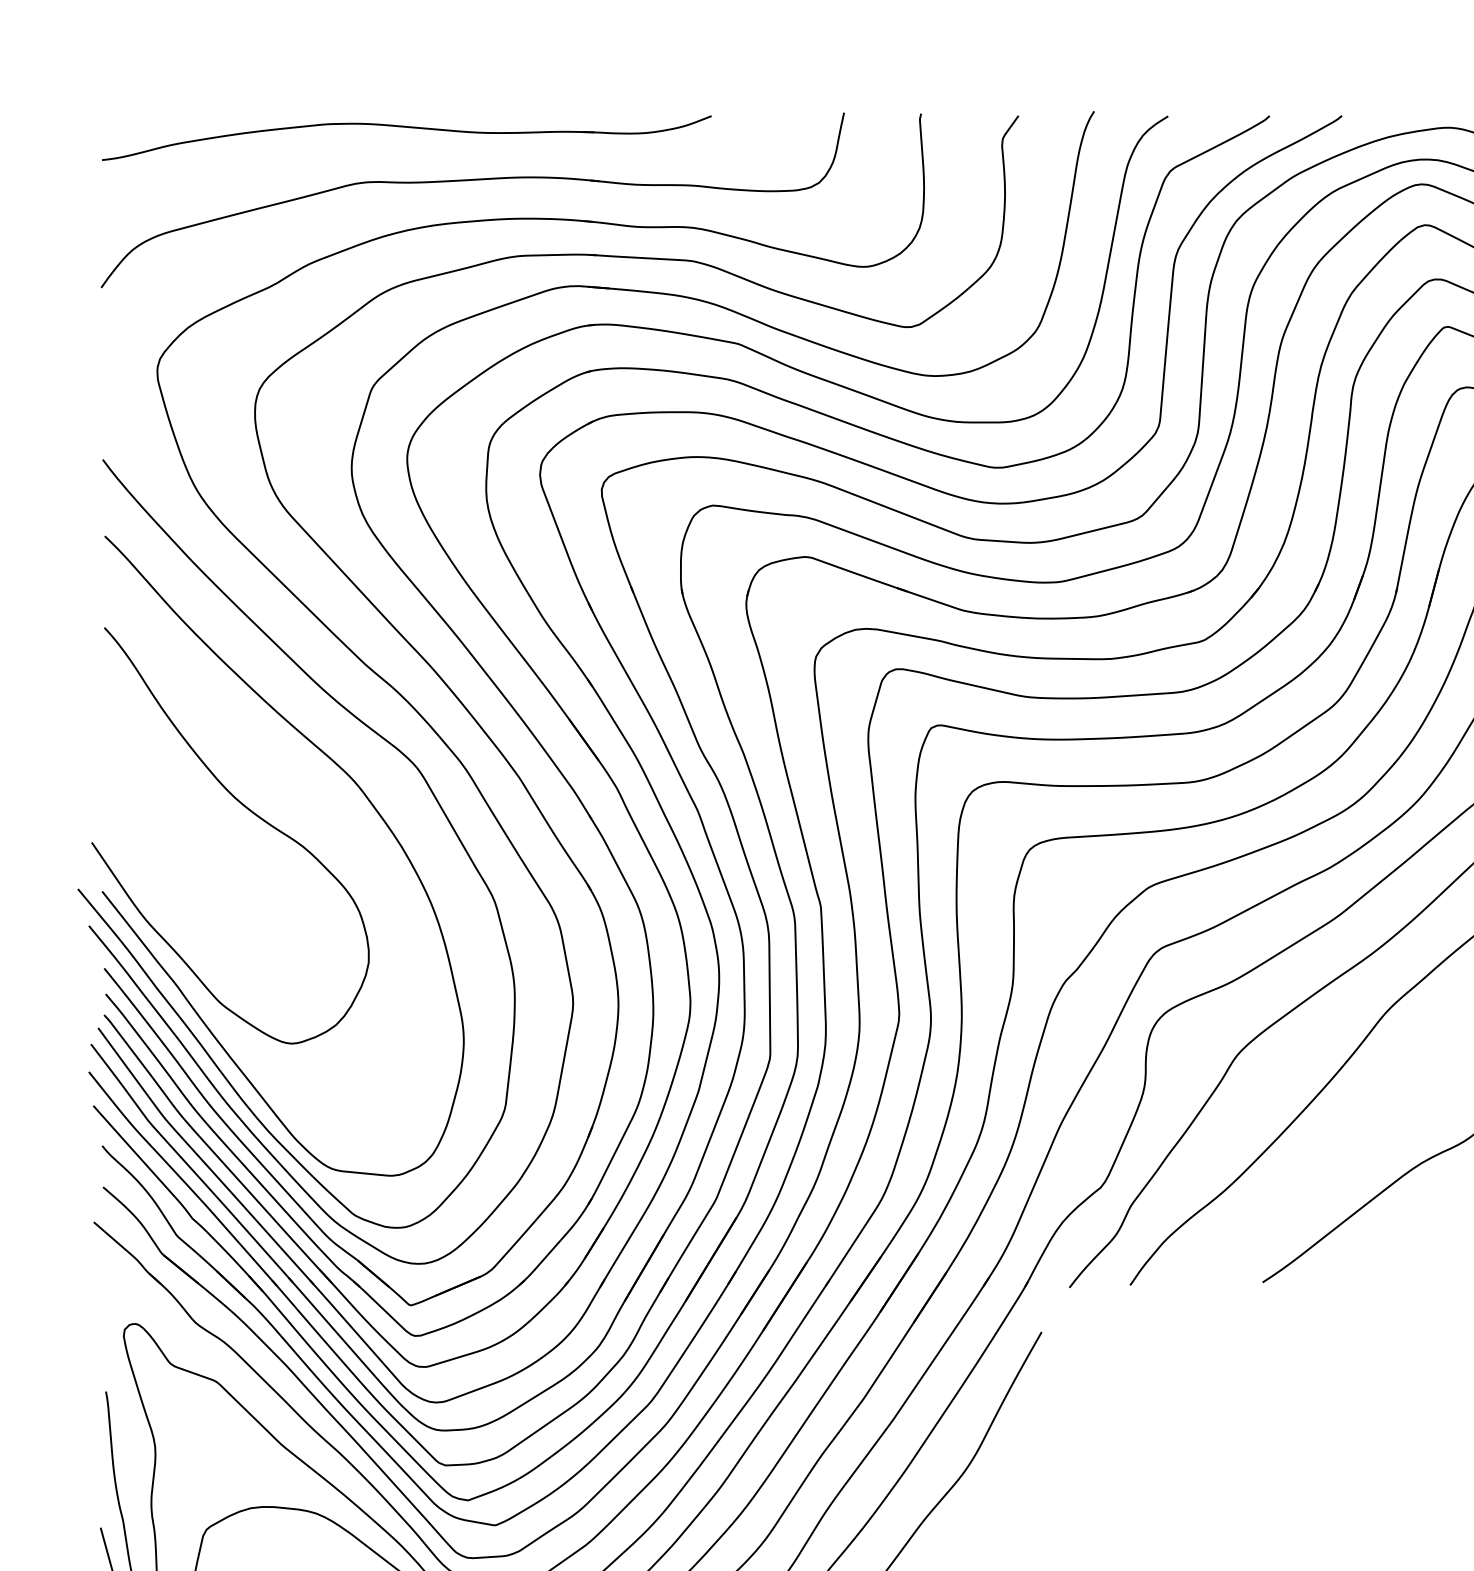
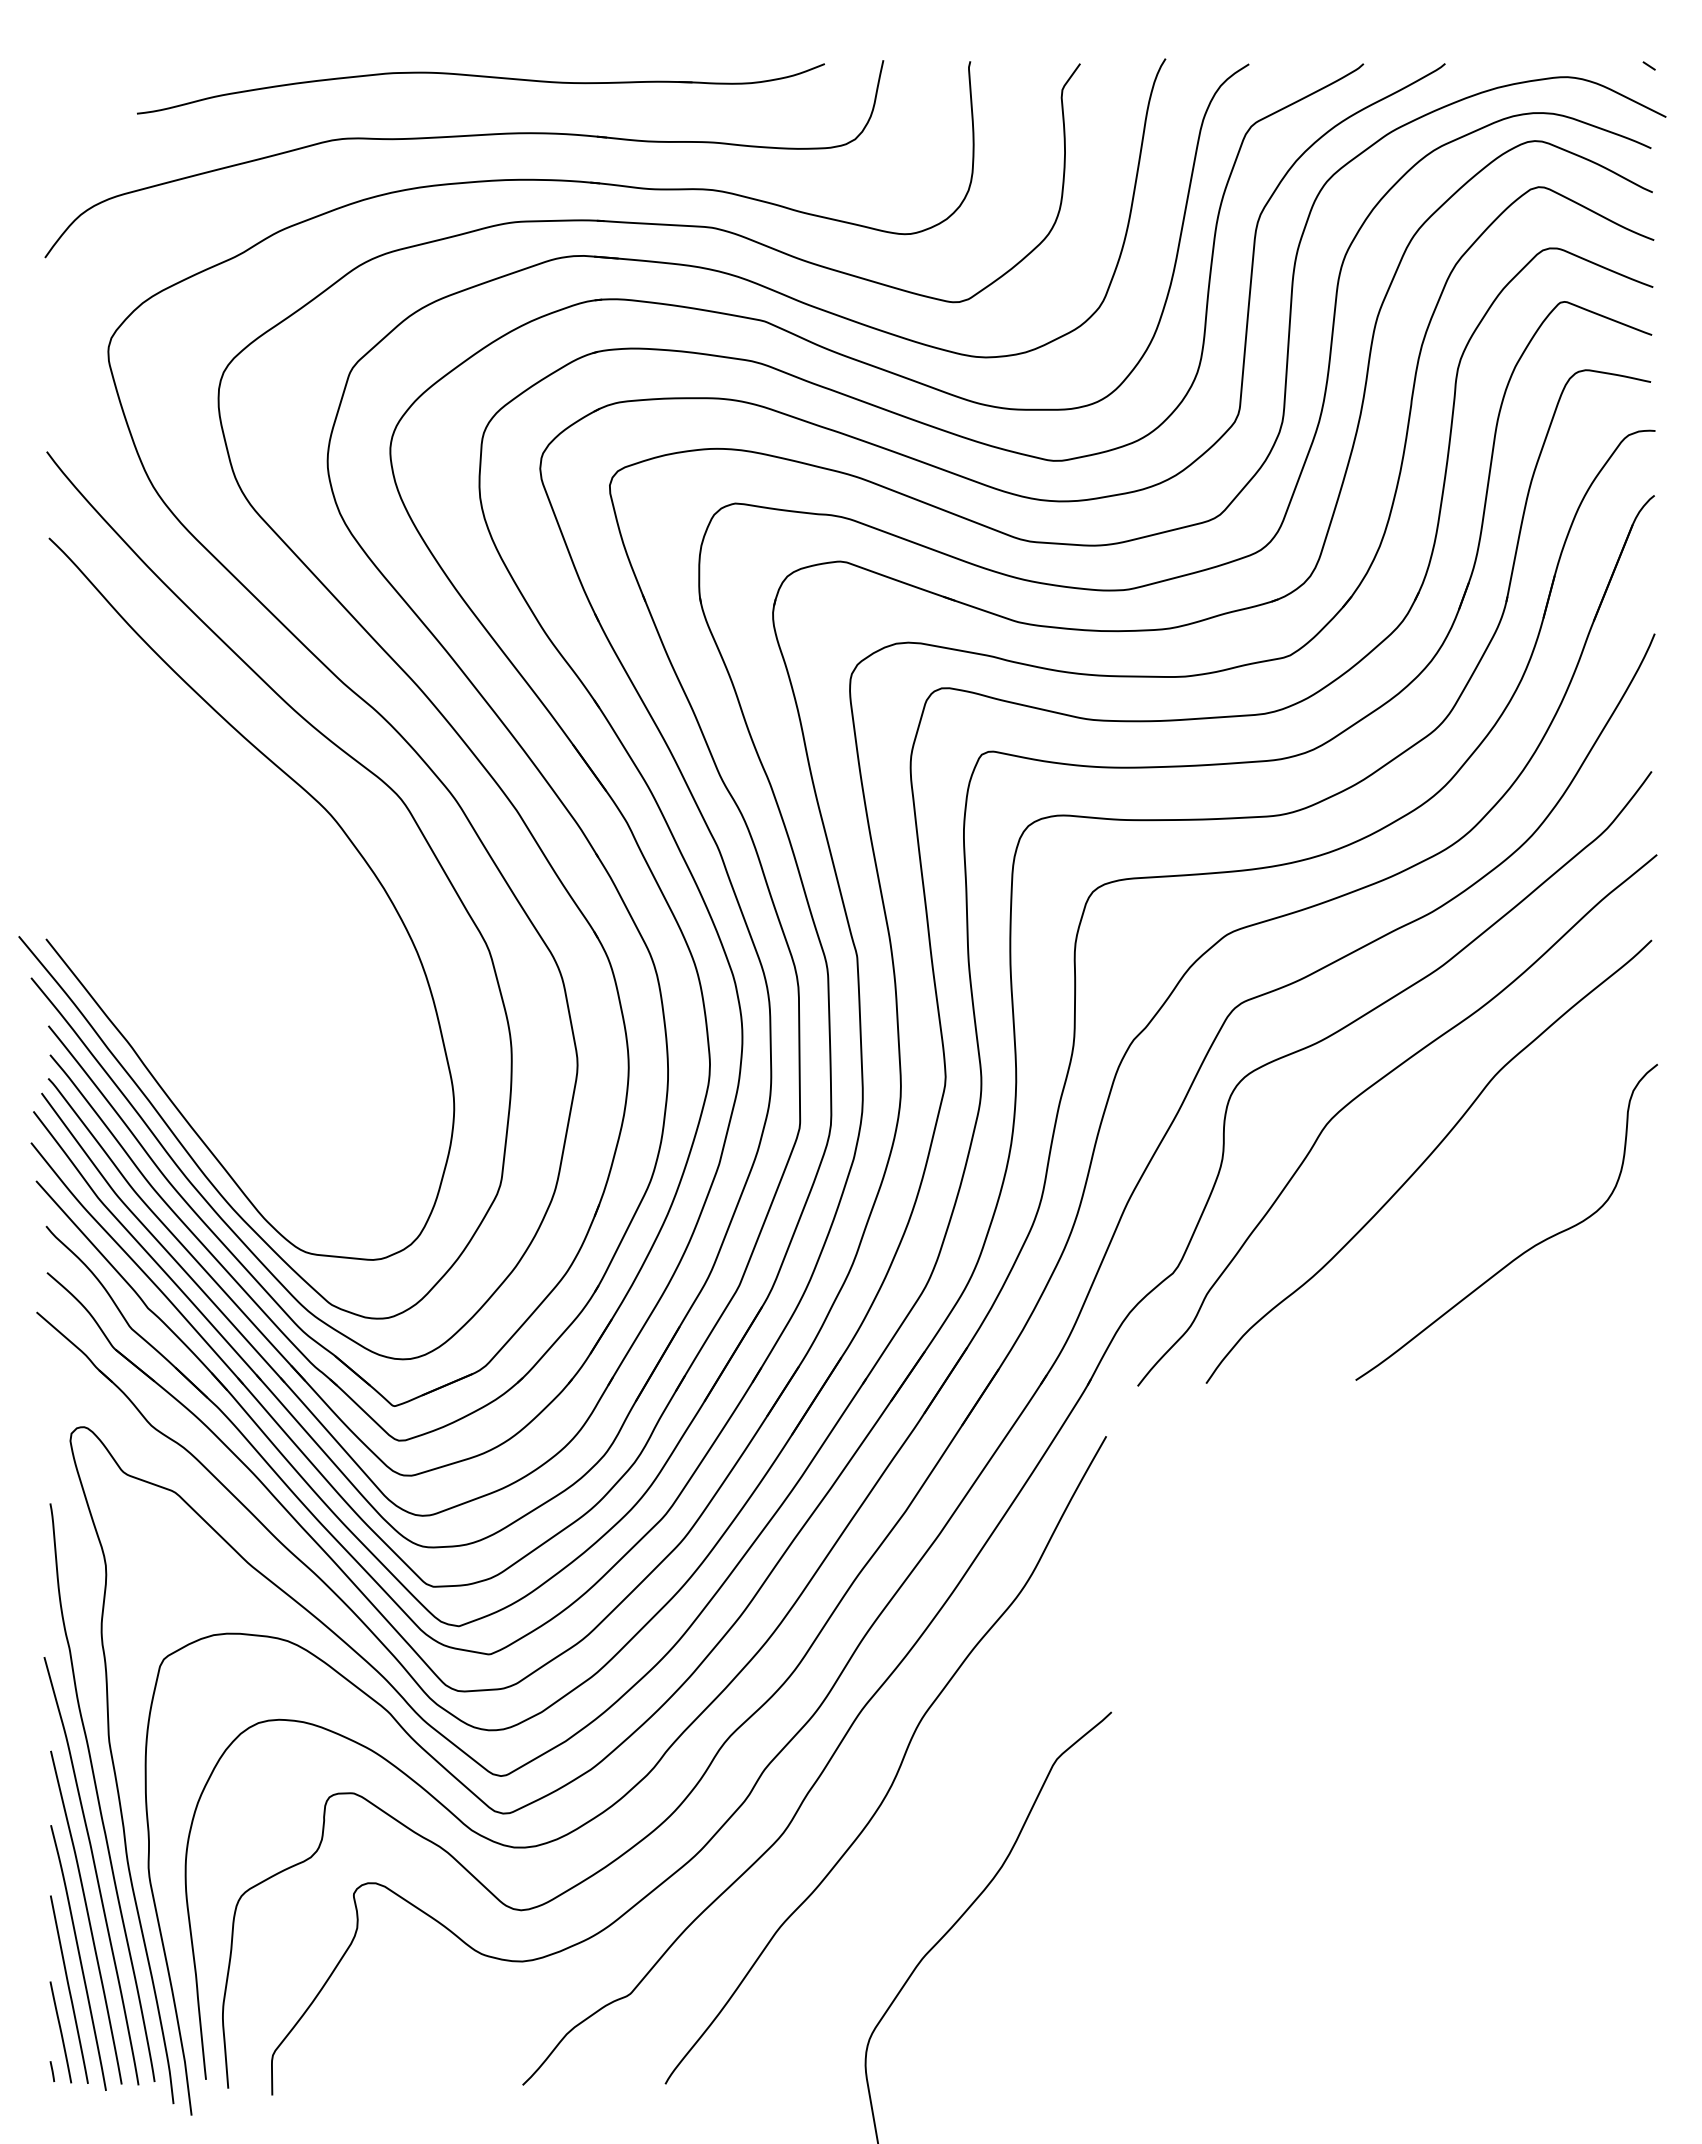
part: (406, 128) -> (480, 77), moved
curve: (250, 812) -> (213, 849), removed

